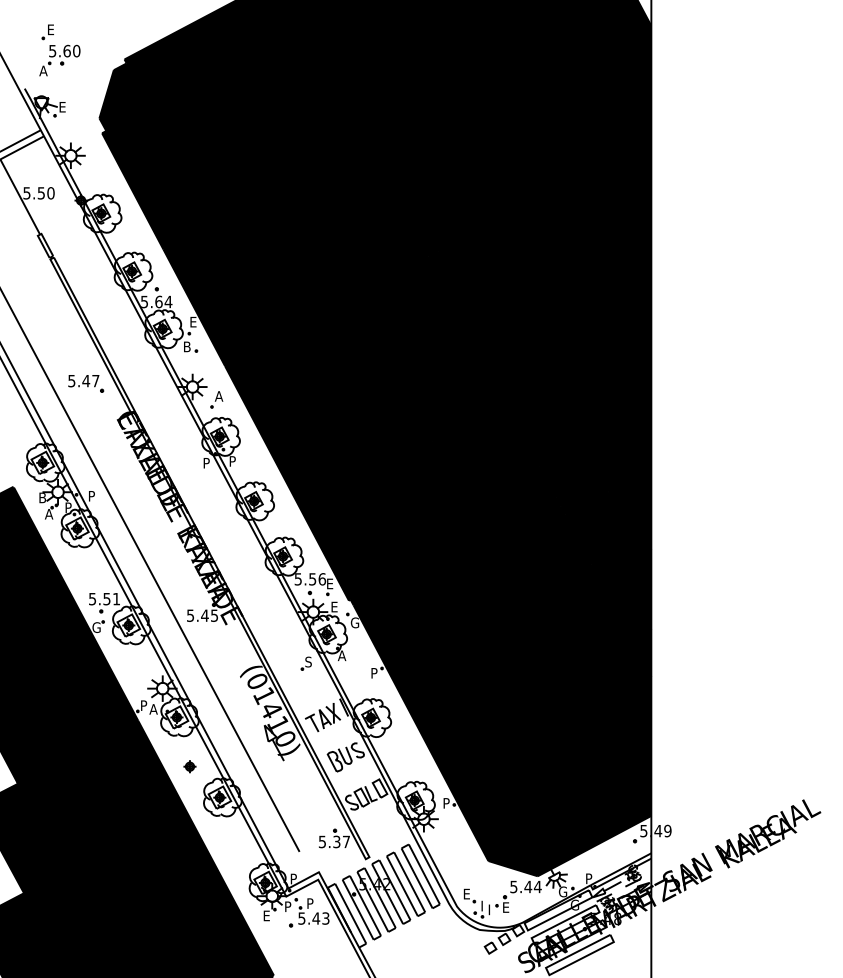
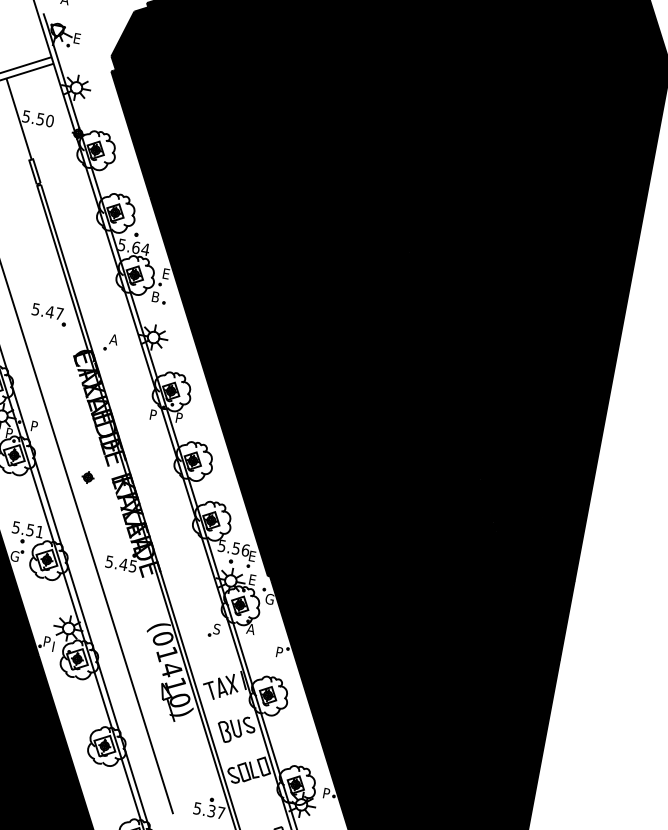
part: (216, 399) -> (110, 342), moved
text: (153, 709) -> (55, 647), A -> I
part: (189, 766) -> (87, 477), moved

